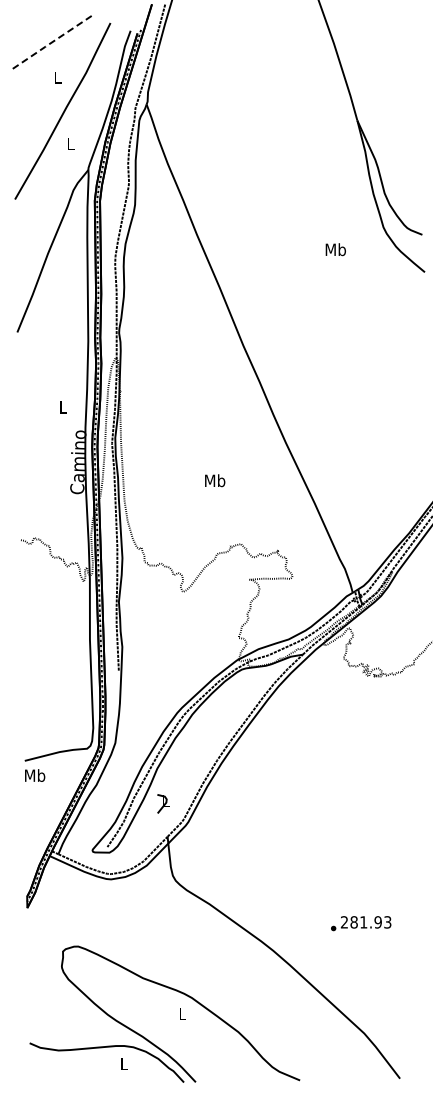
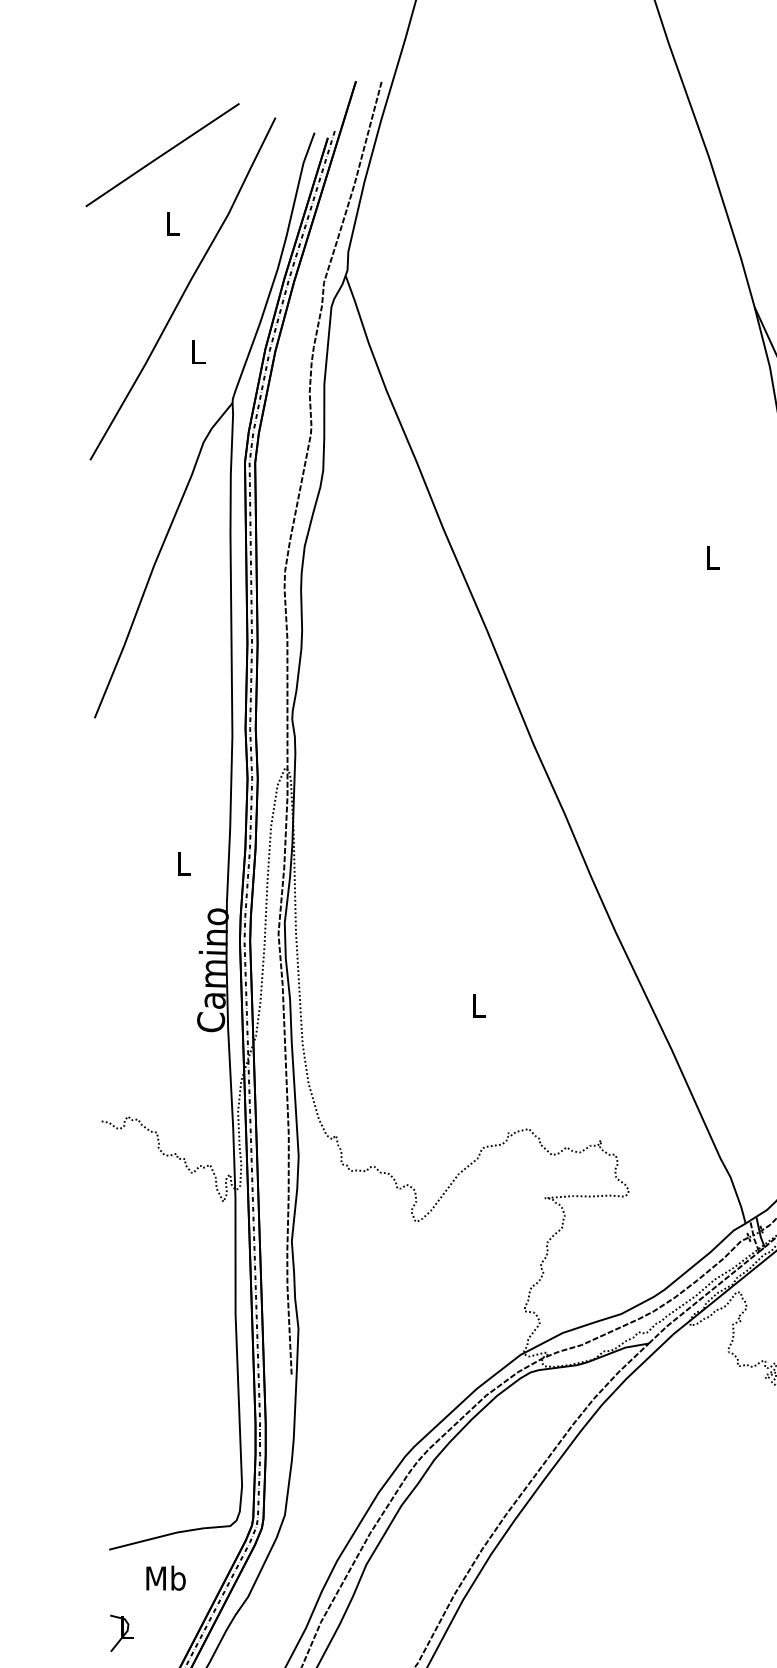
line: (52, 42) -> (162, 155), dashed -> solid
text: (335, 249) -> (712, 557), Mb -> L
text: (215, 480) -> (479, 1005), Mb -> L
text: (35, 775) -> (166, 1578), moved
part: (163, 803) -> (122, 1632), moved

